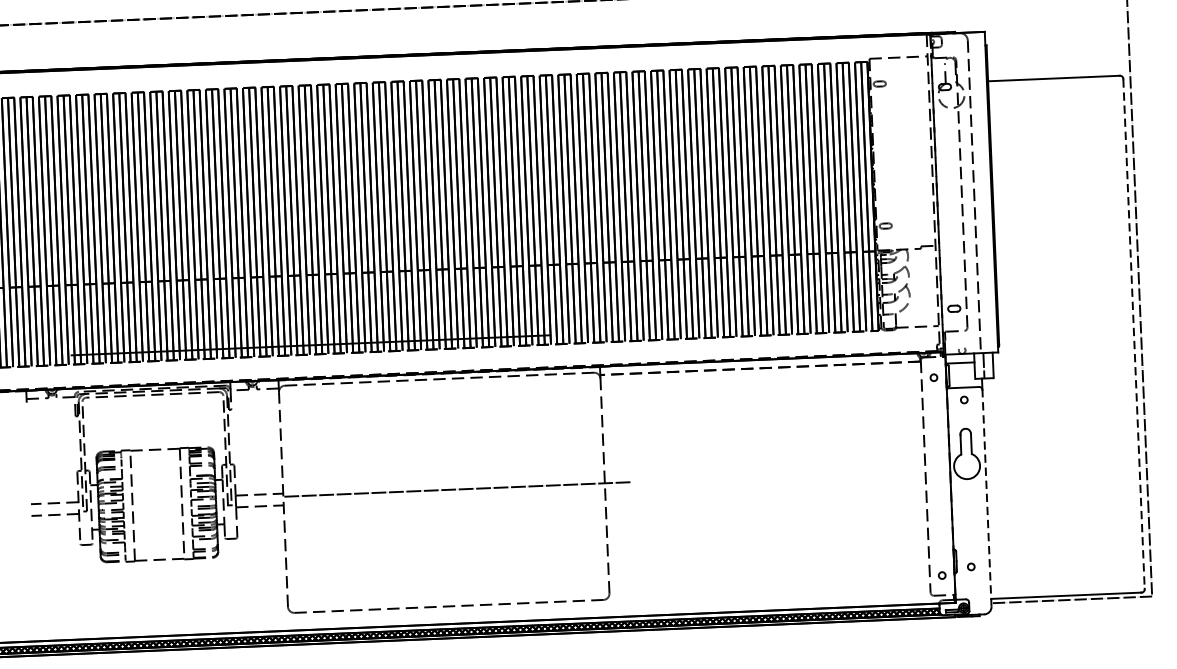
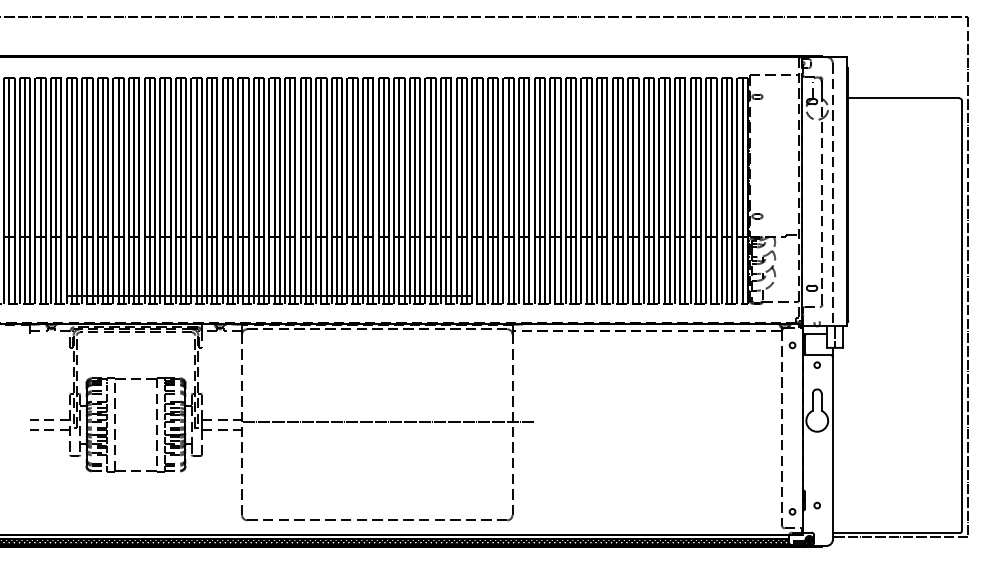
line: (1134, 334) -> (962, 316), dashed -> solid
line: (986, 498) -> (832, 448), dashed -> solid

